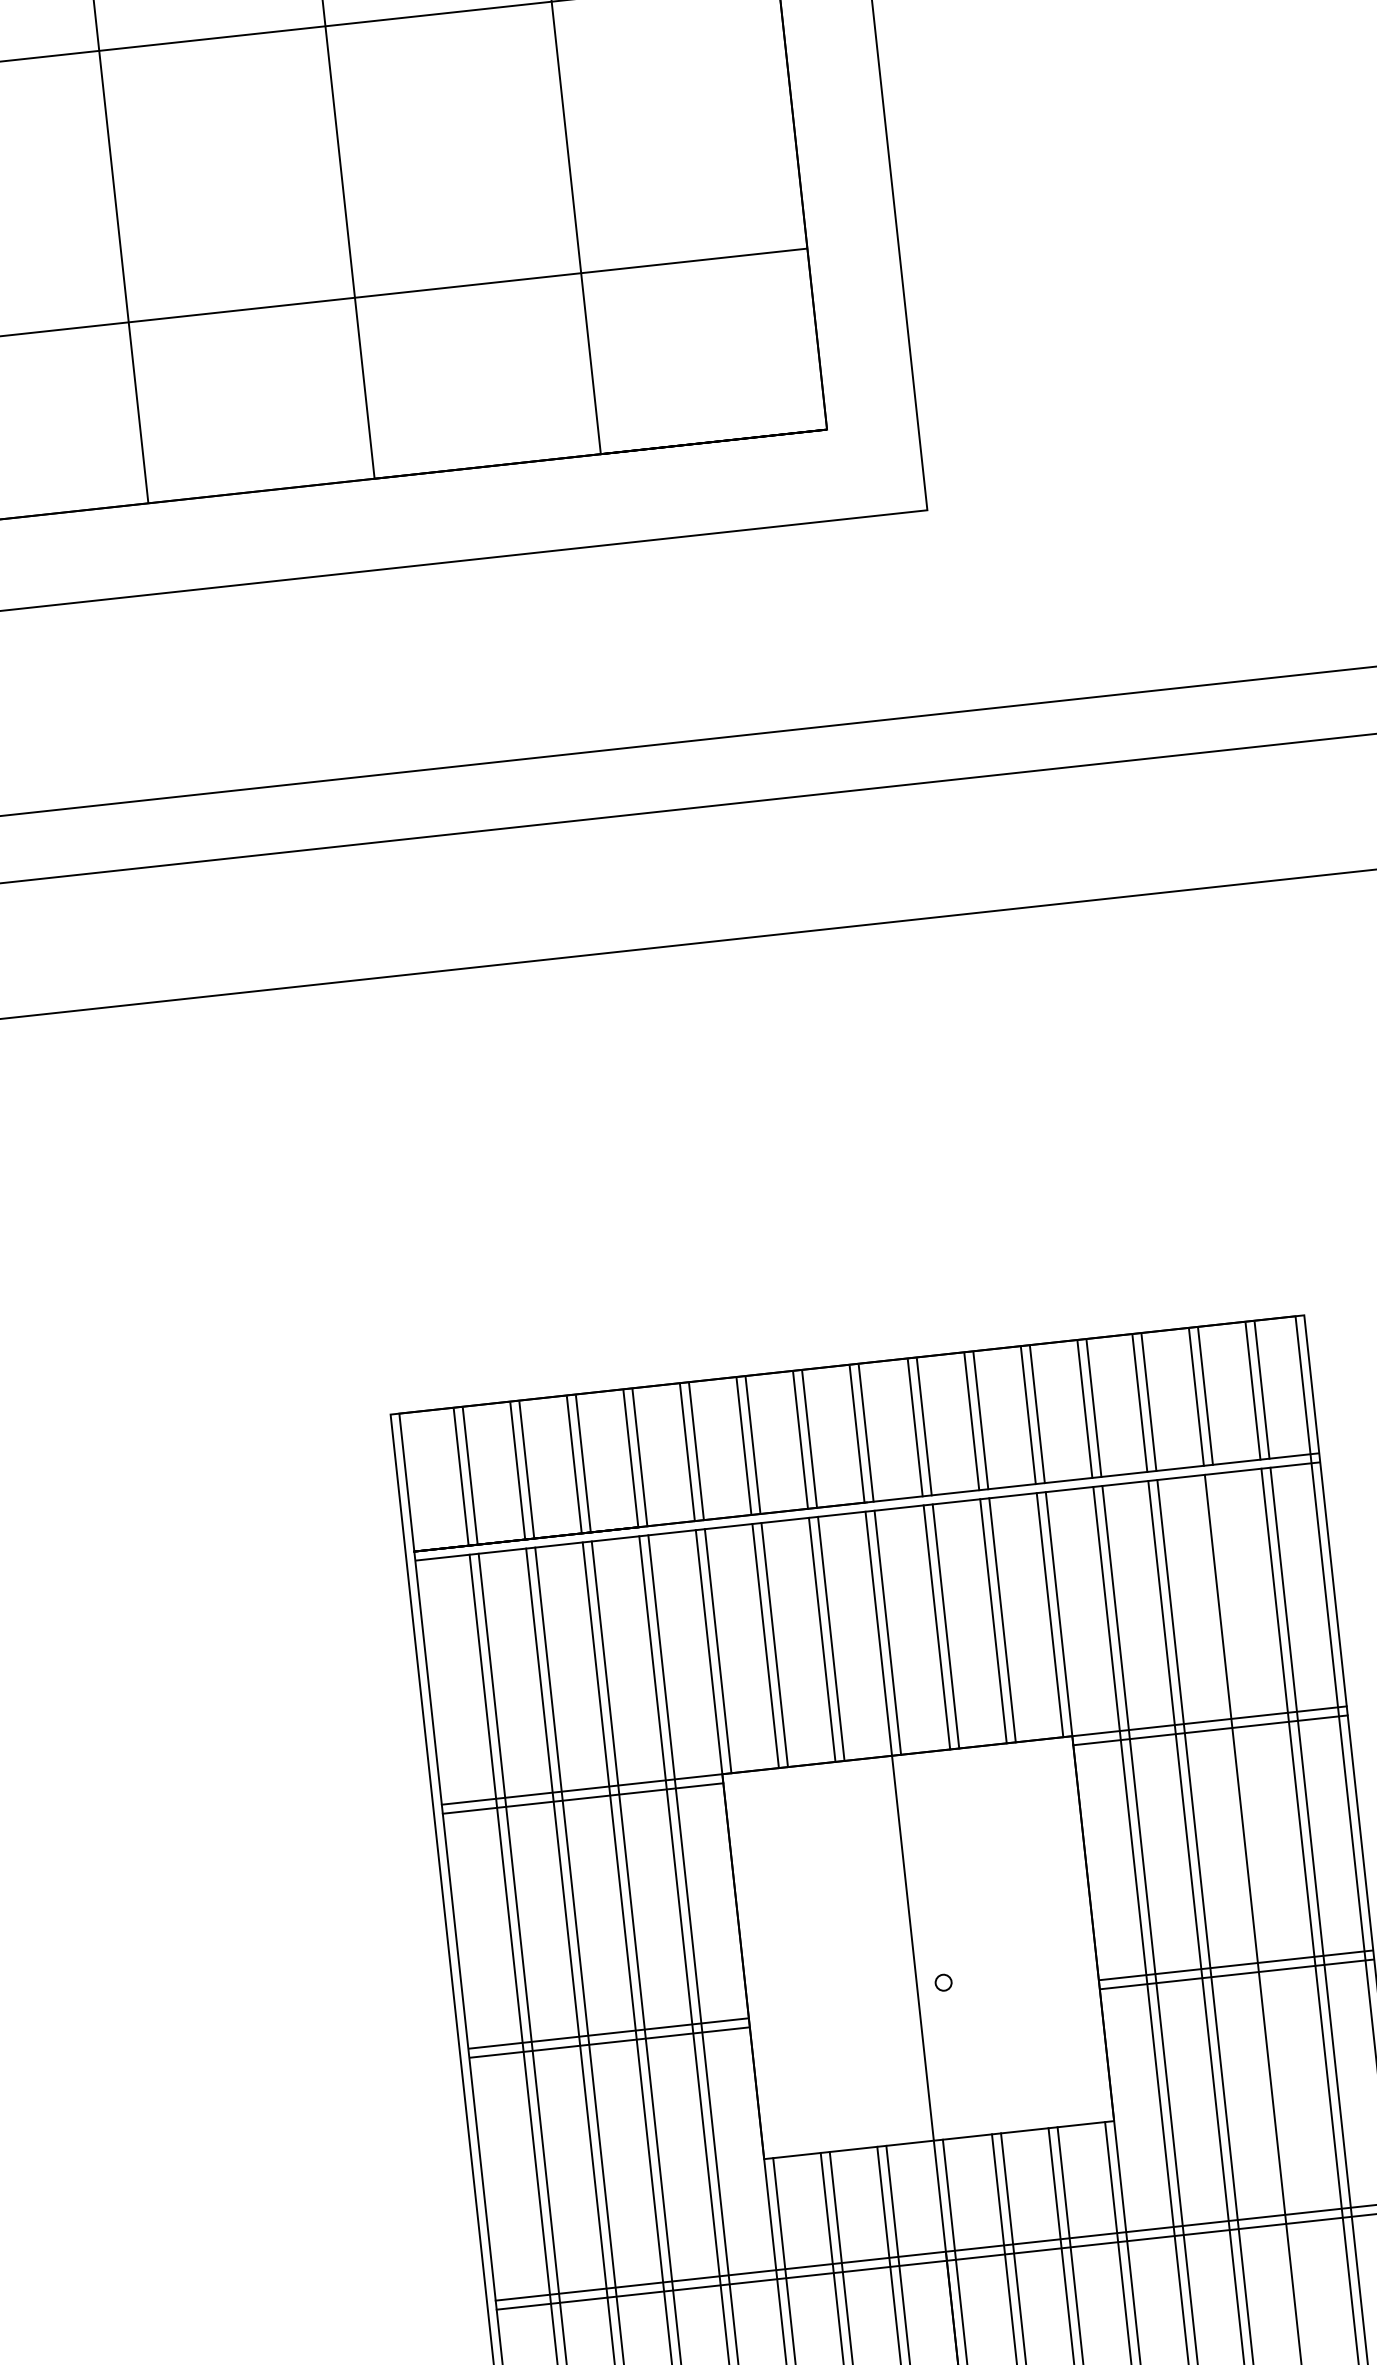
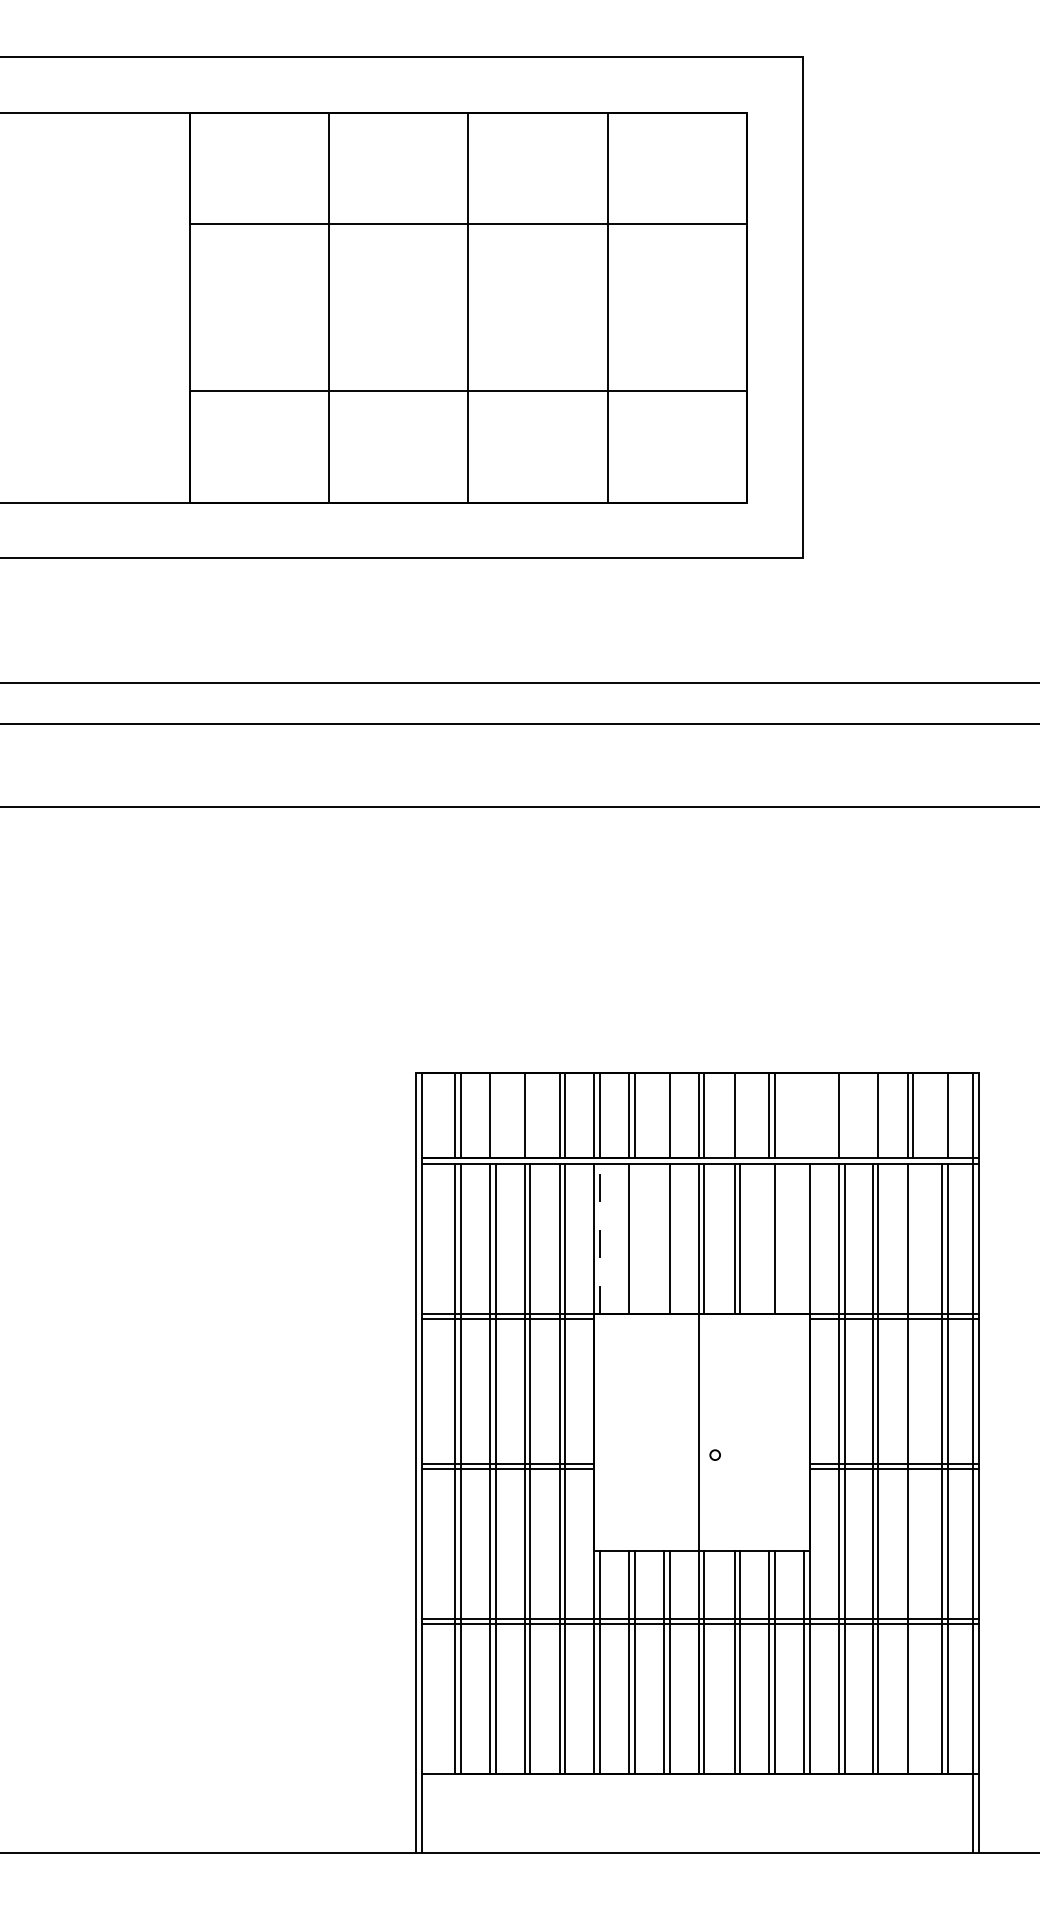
line: (1253, 1390) -> (942, 1115), removed
line: (1139, 1403) -> (872, 1115), removed
line: (1093, 1407) -> (844, 1115), removed
line: (1036, 1414) -> (809, 1115), removed
line: (1028, 1415) -> (804, 1115), removed
line: (924, 1426) -> (740, 1115), removed
line: (801, 1439) -> (664, 1115), removed
line: (583, 1463) -> (530, 1115), removed
line: (526, 1469) -> (495, 1115), removed
line: (1050, 1614) -> (804, 1238), removed
line: (993, 1621) -> (769, 1238), removed
line: (823, 1639) -> (664, 1238), removed
line: (774, 1644) -> (634, 1238), removed
line: (717, 1651) -> (599, 1238), solid -> dashed

